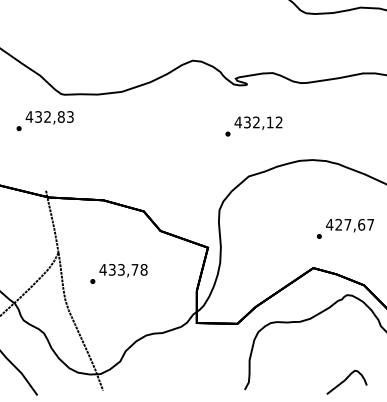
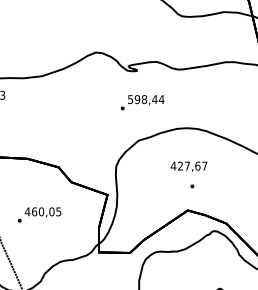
text: (258, 122) -> (145, 99), 432,12 -> 598,44
text: (349, 225) -> (188, 166), moved
text: (127, 269) -> (46, 211), 433,78 -> 460,05

